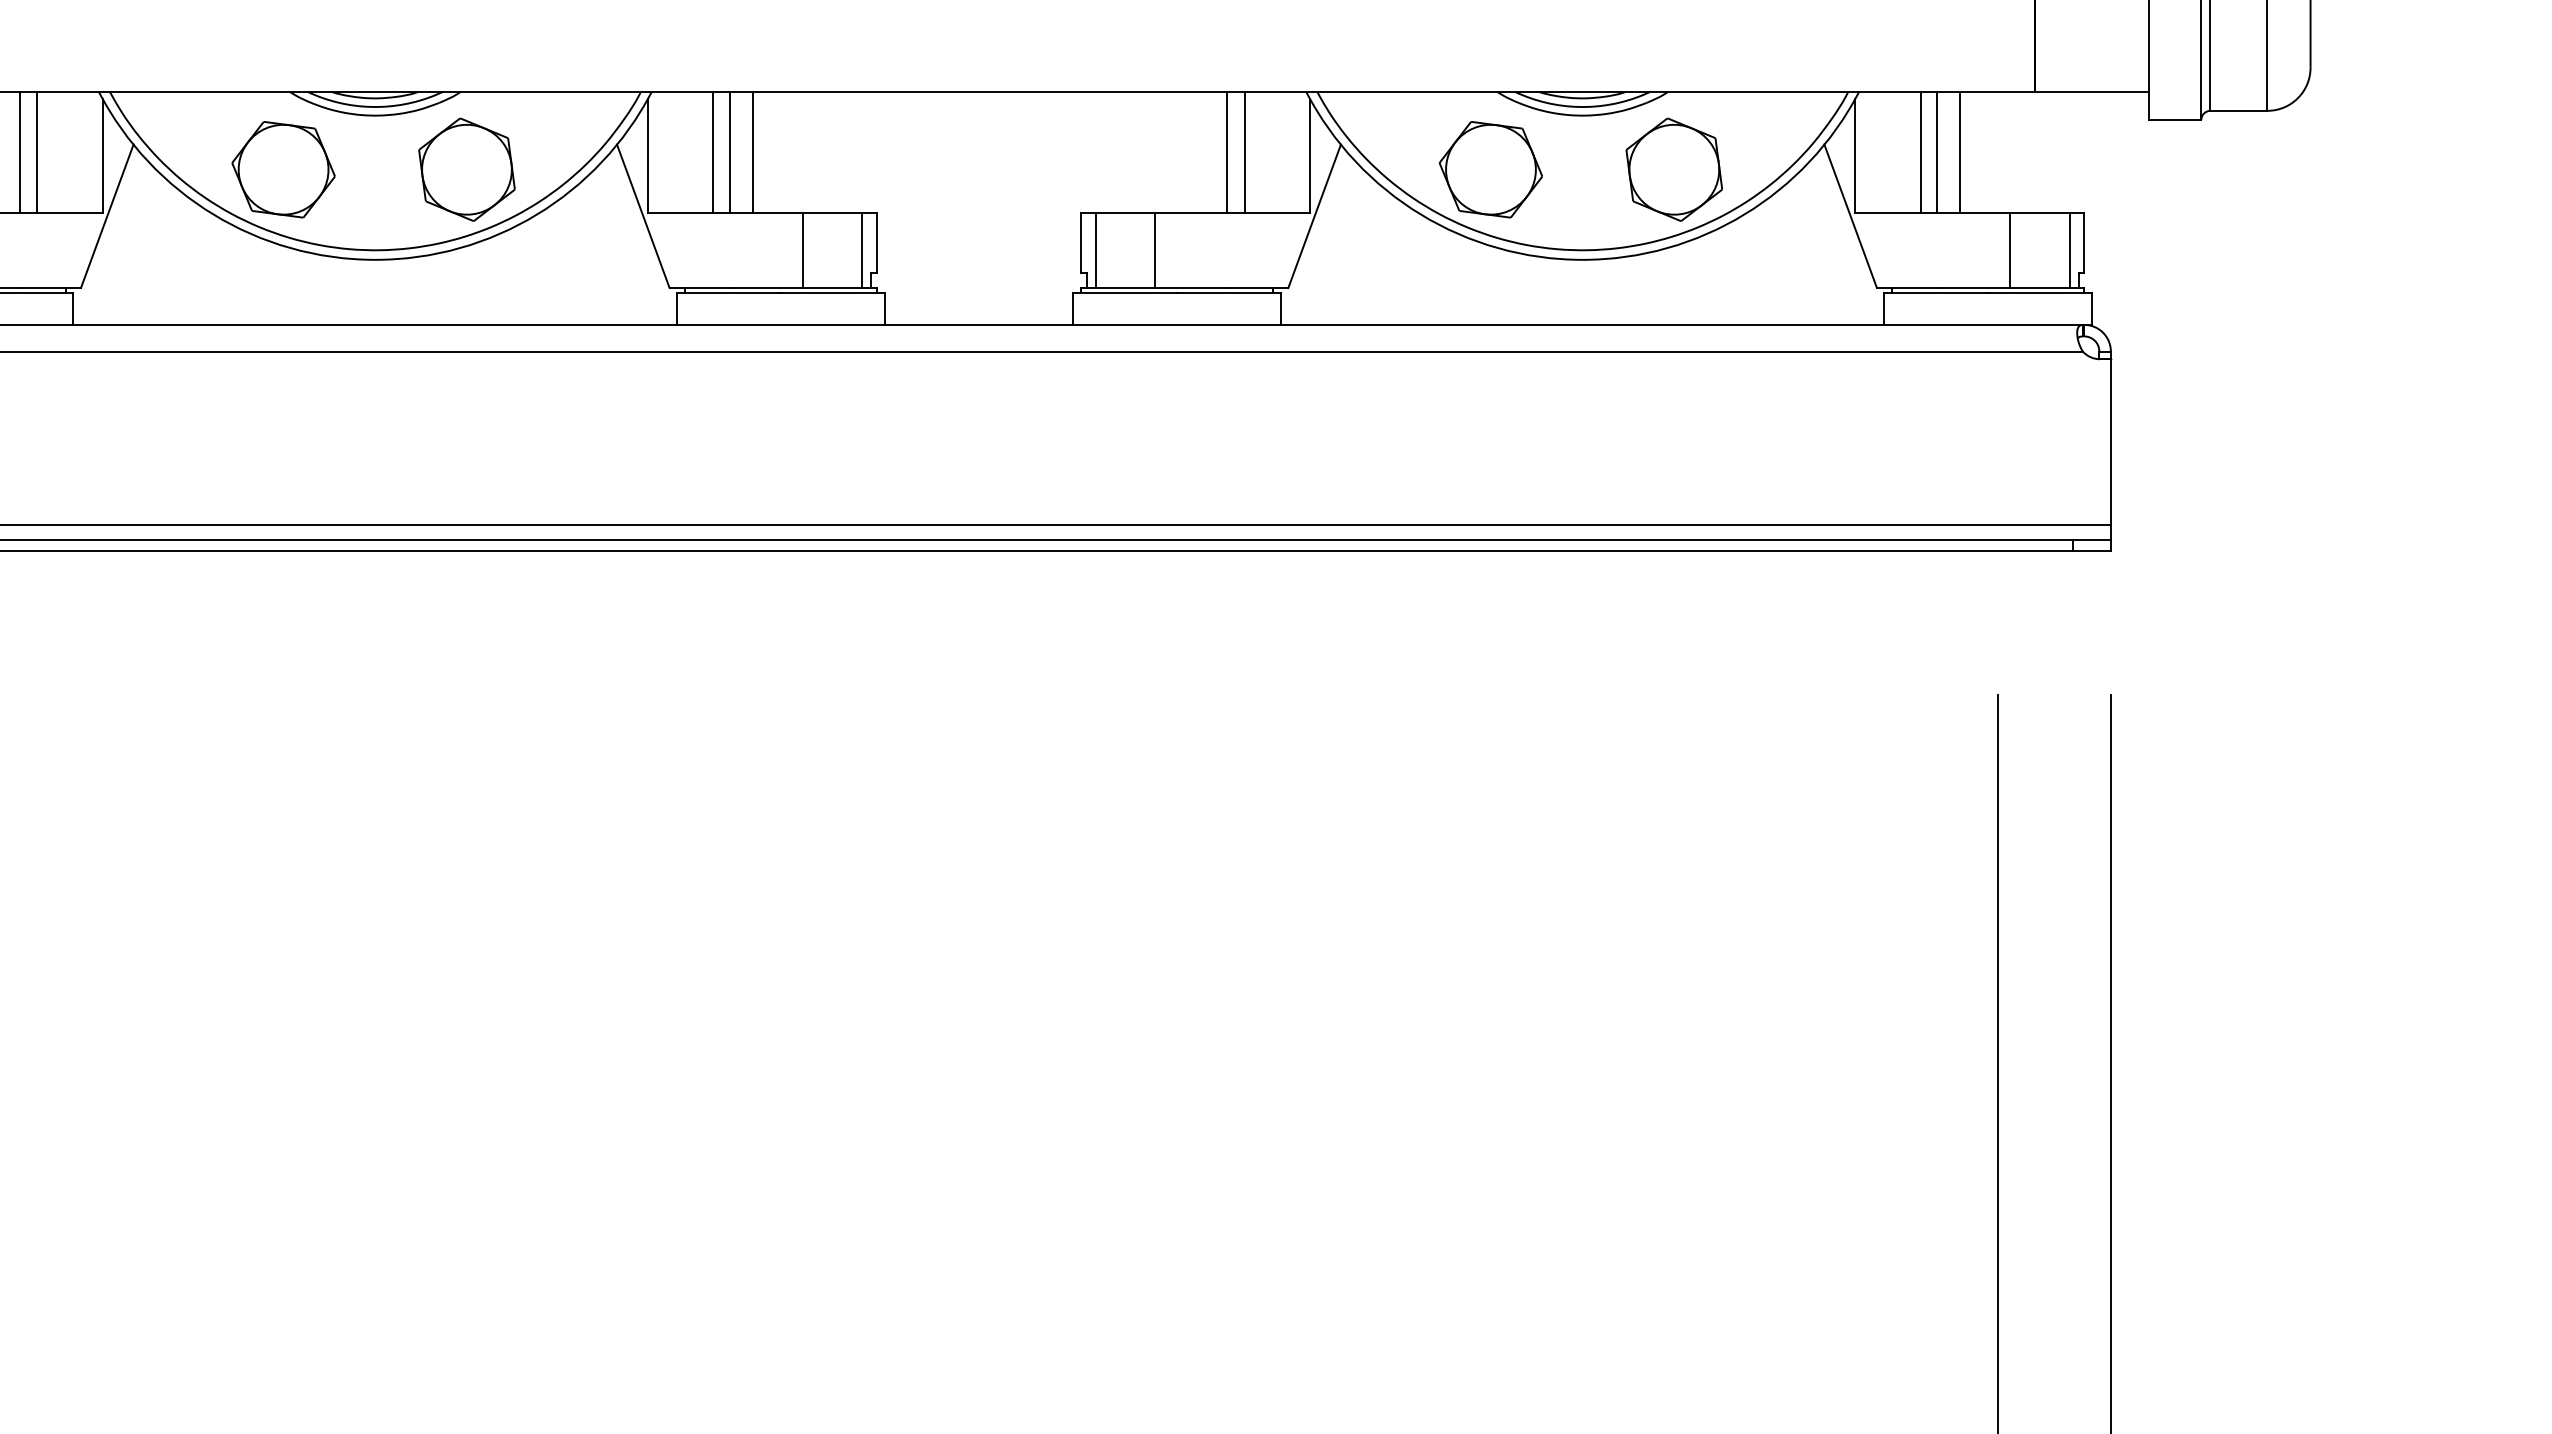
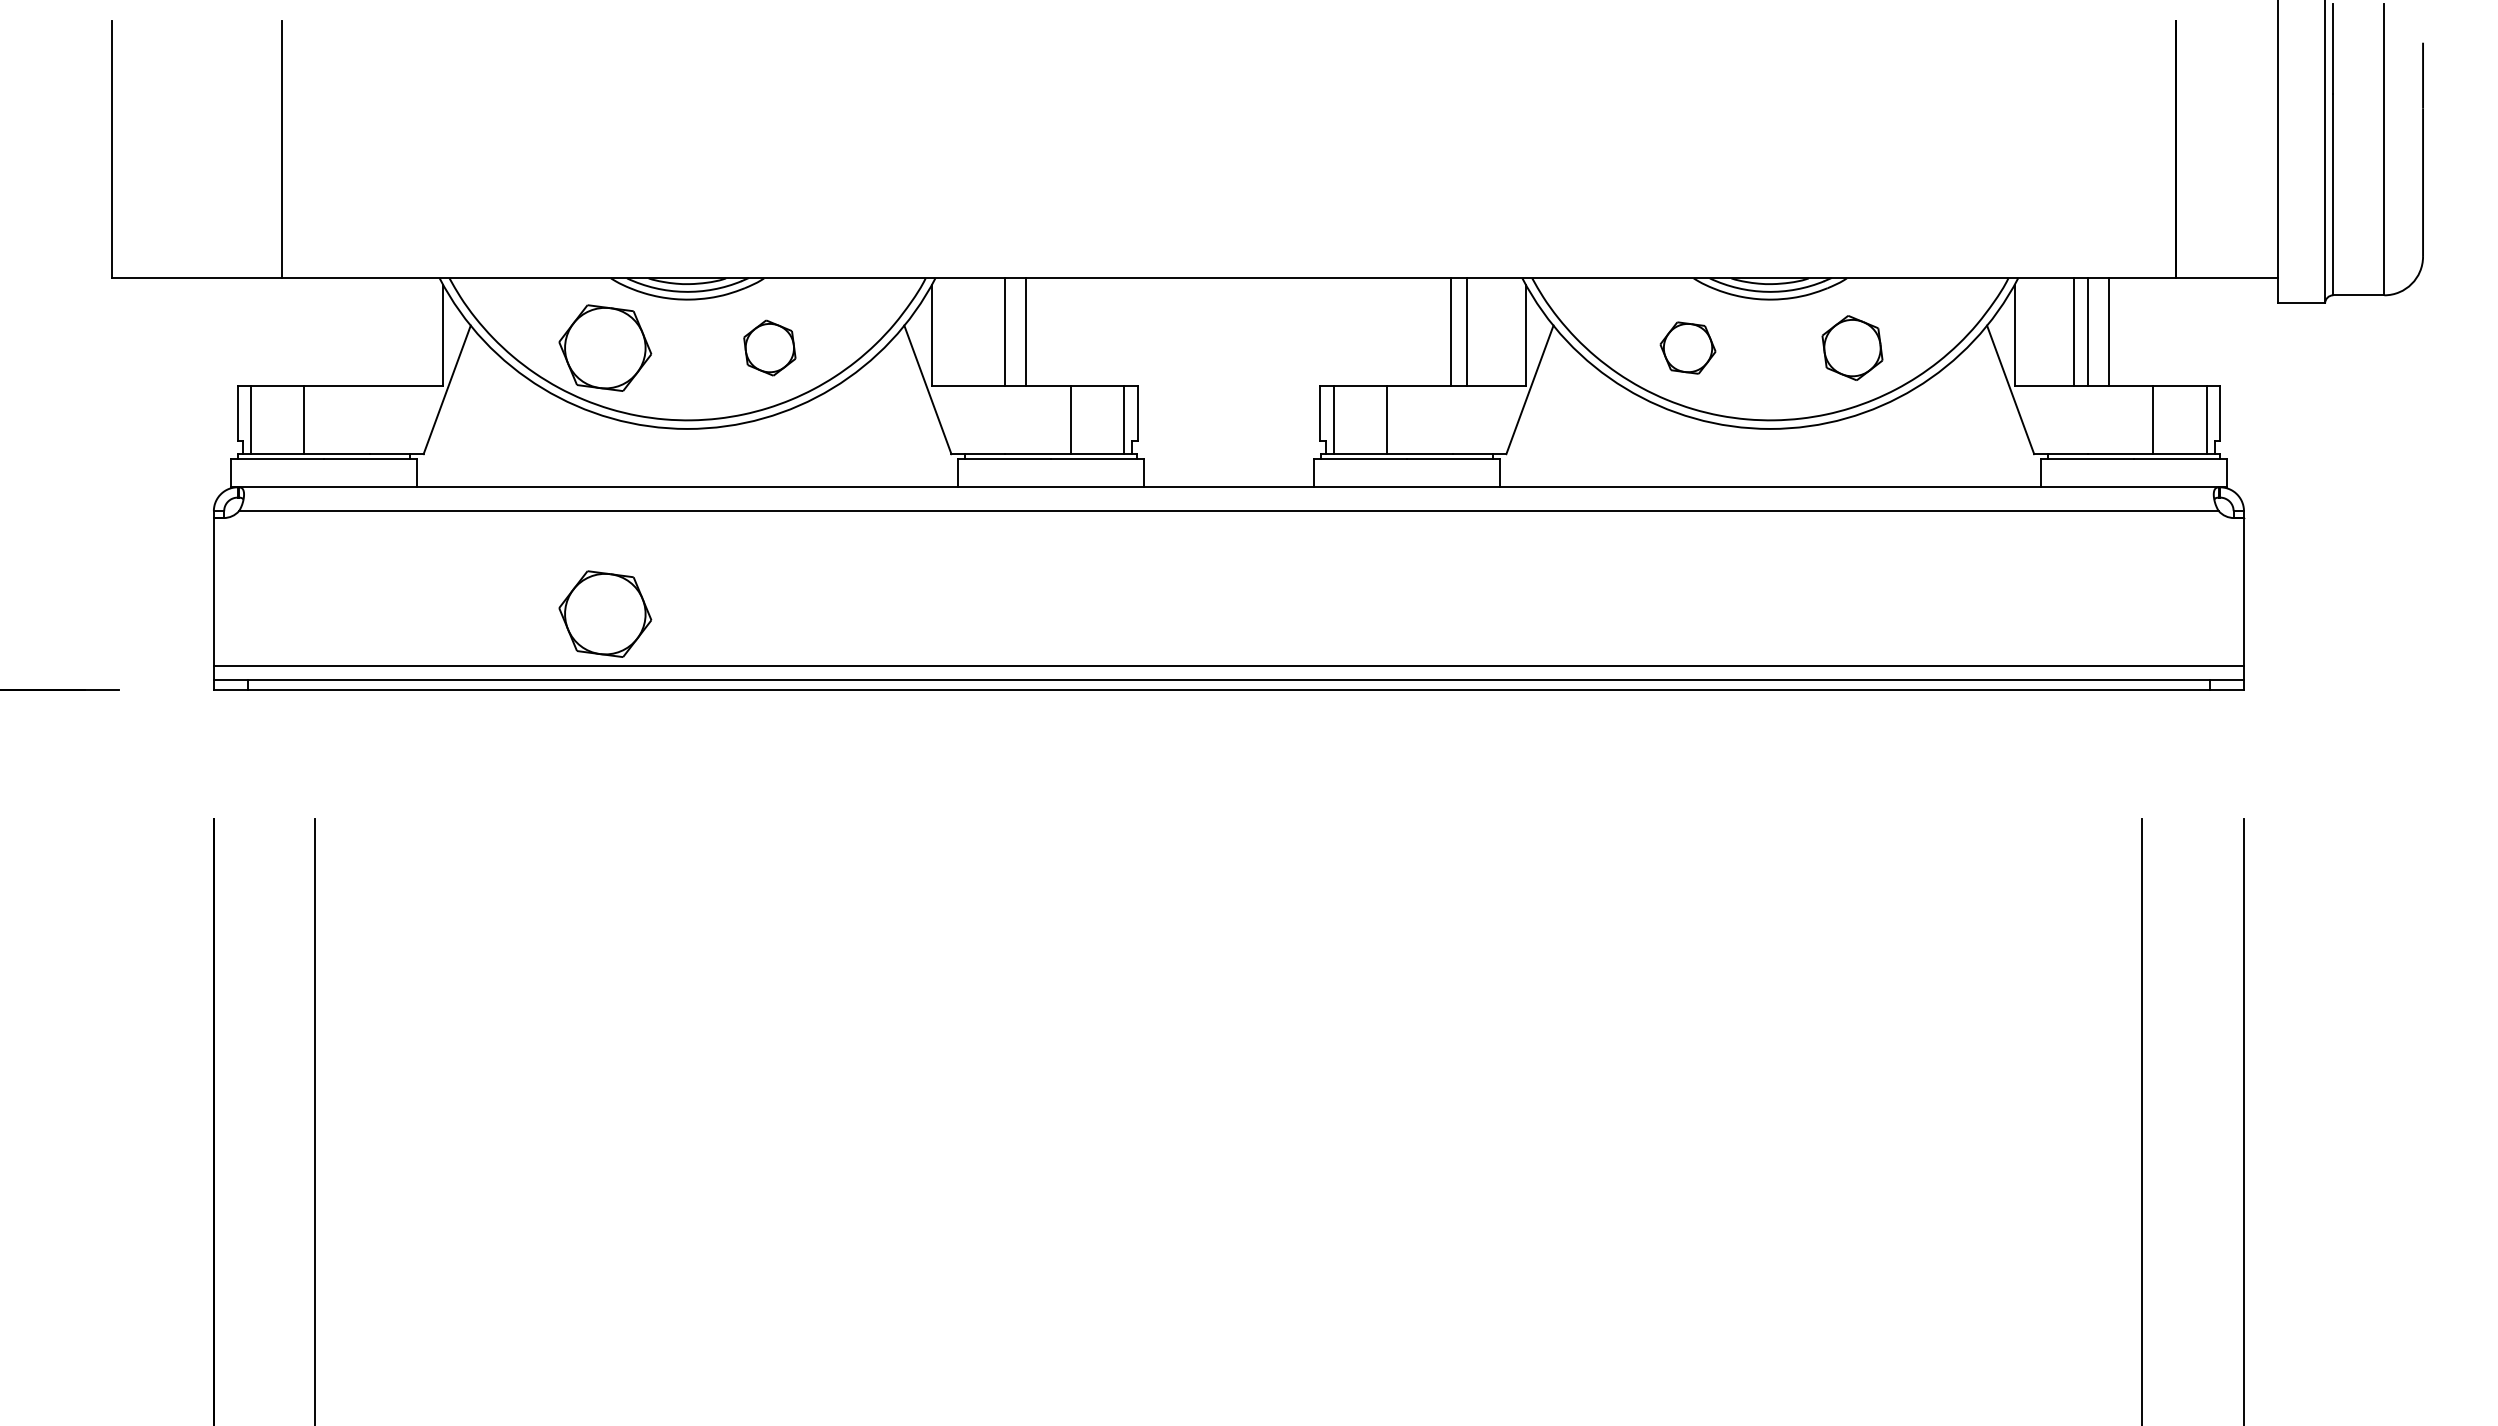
line: (19, 152) -> (368, 332), removed
line: (37, 152) -> (384, 332), removed
line: (713, 152) -> (990, 332), removed
part: (466, 169) -> (769, 347), size x0.6
part: (1490, 169) -> (1687, 347), size x0.6
part: (1674, 169) -> (1852, 347), size x0.7
part: (283, 465) -> (605, 613), added

